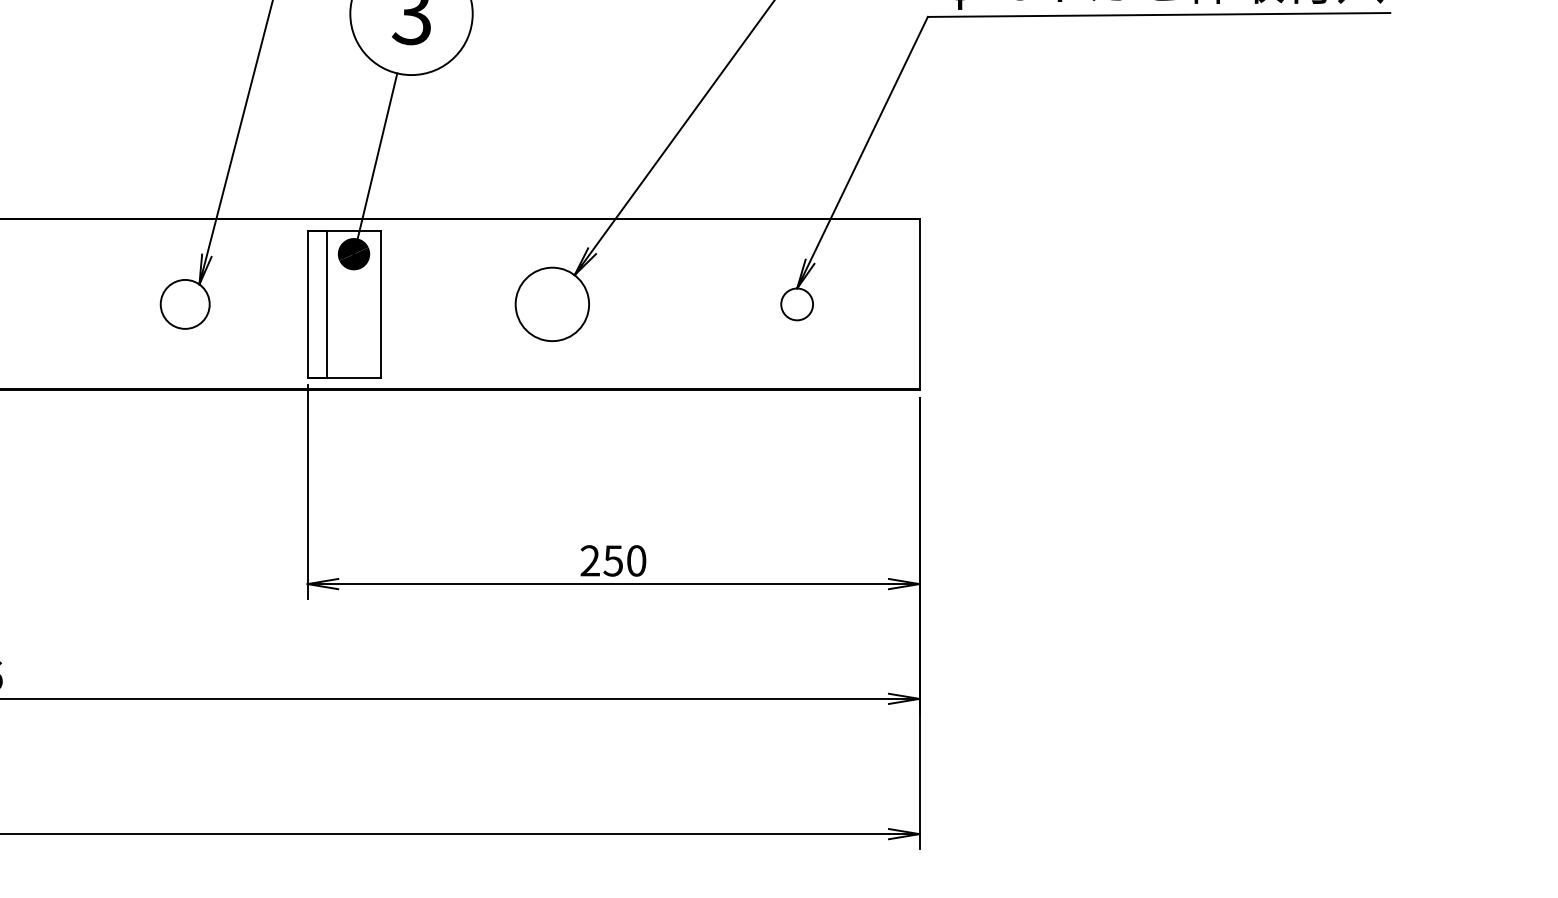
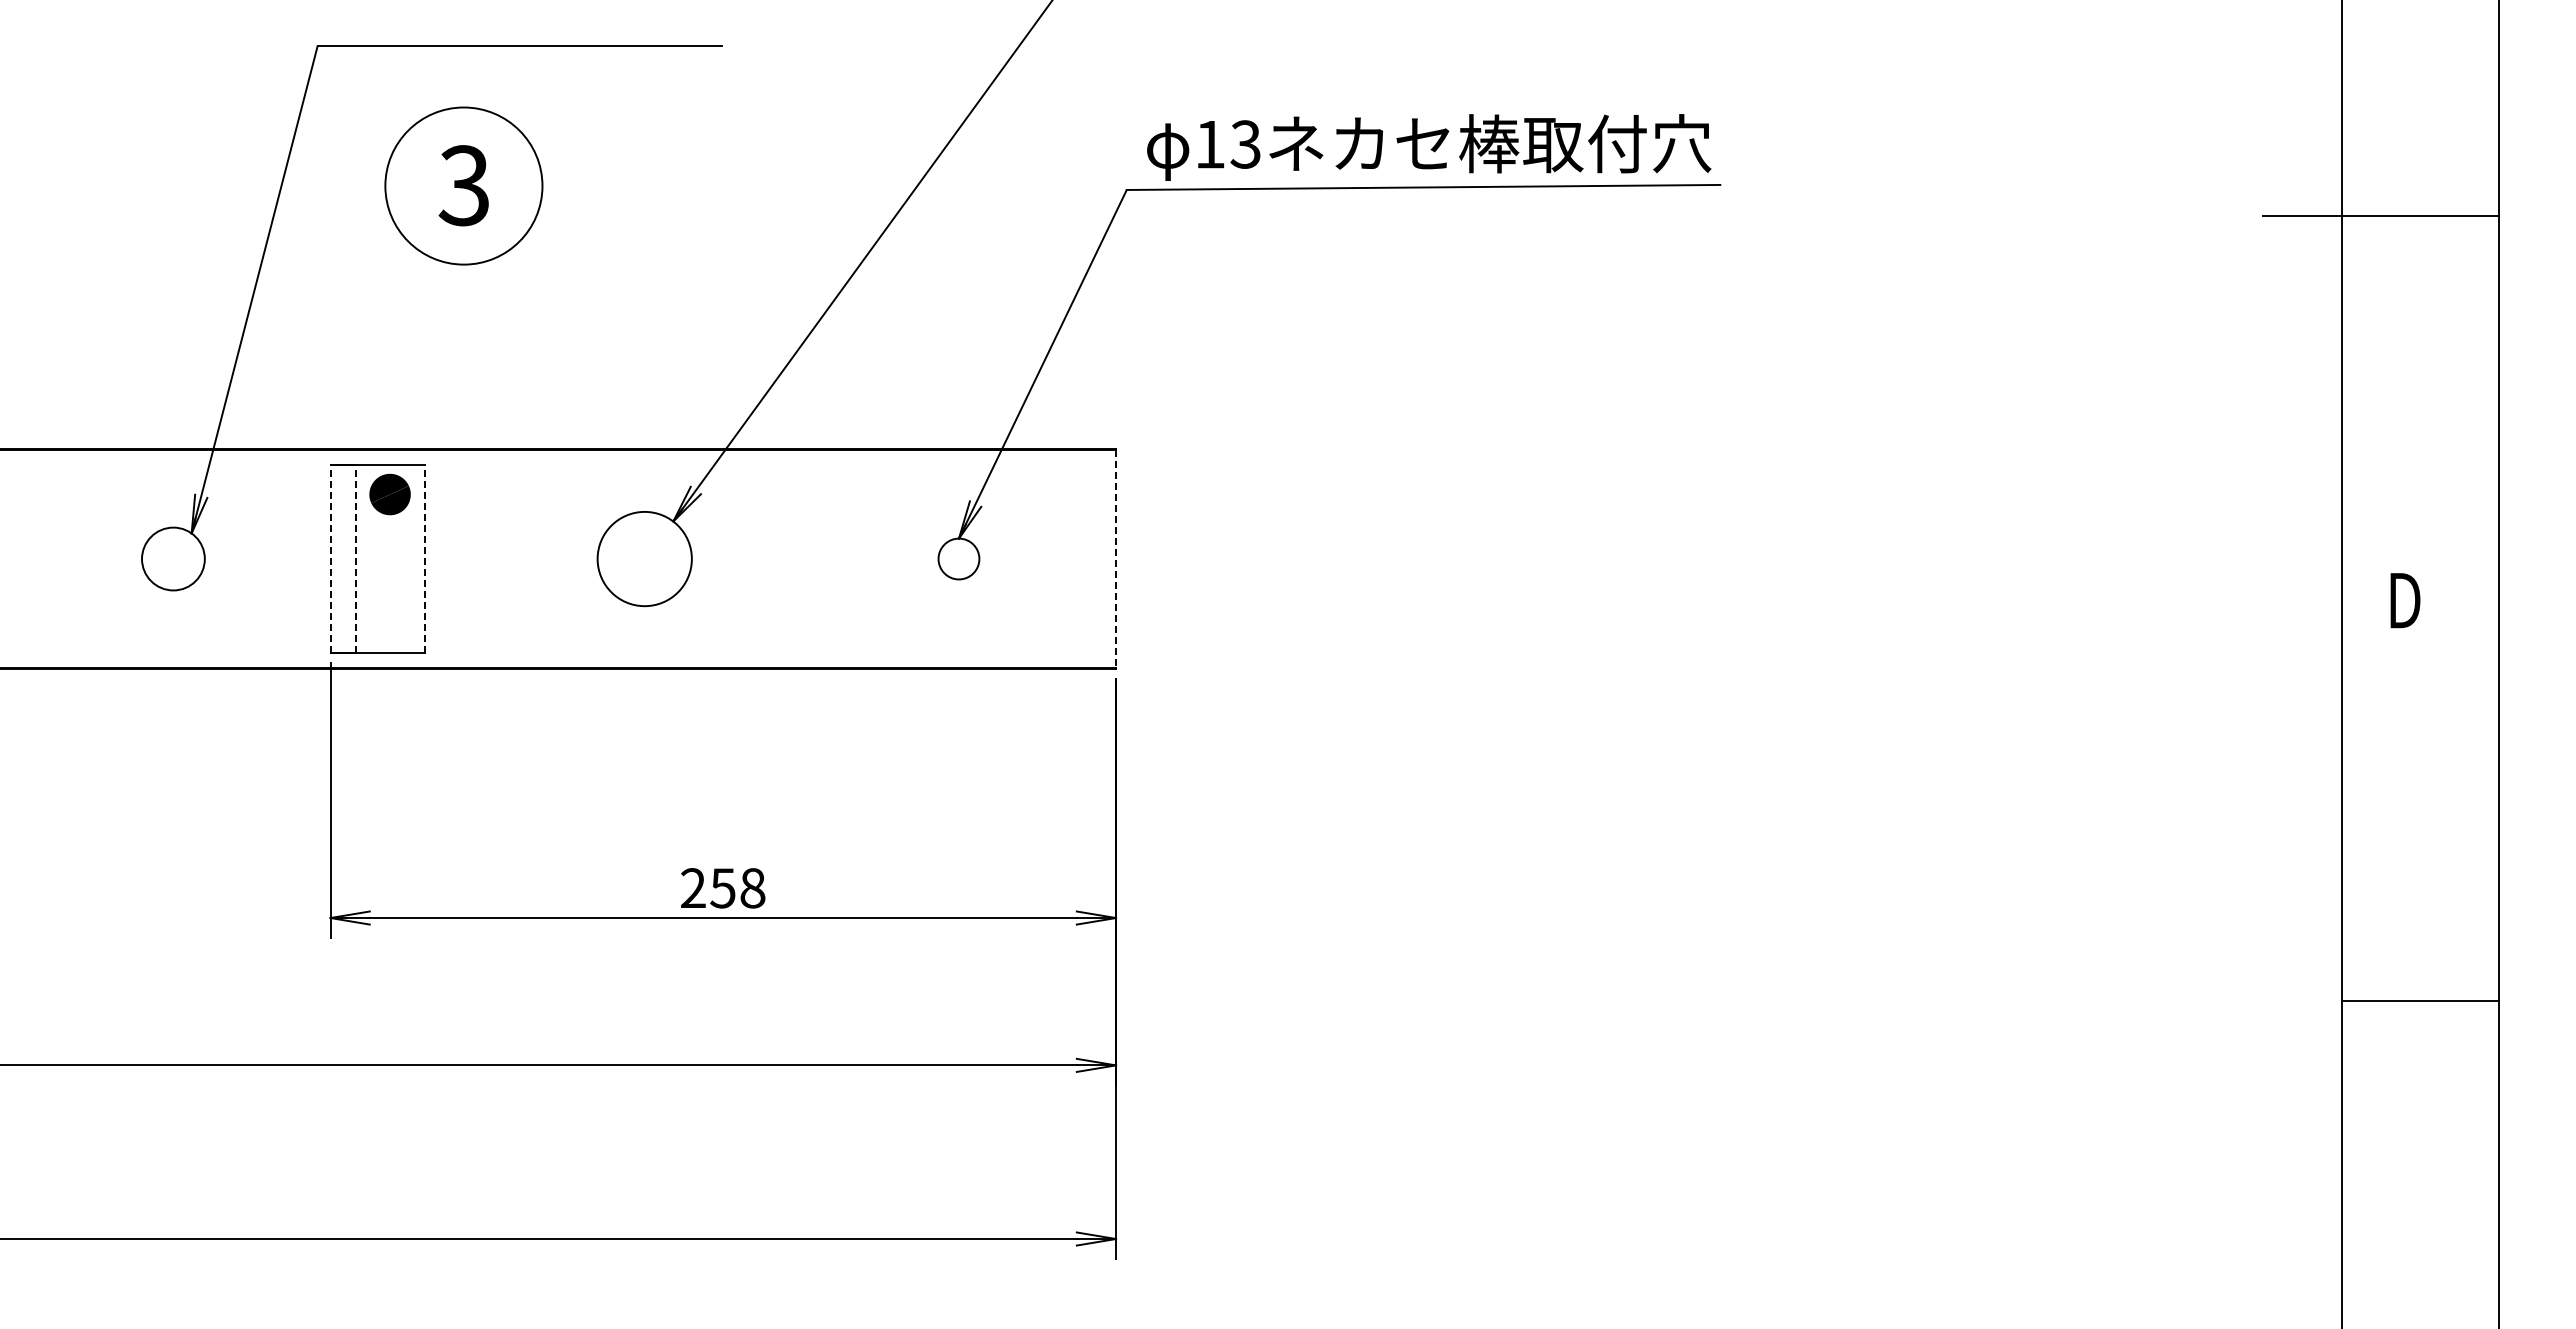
line: (375, 163) -> (417, 378), removed
line: (307, 304) -> (330, 558), solid -> dashed
line: (327, 304) -> (355, 558), solid -> dashed
line: (380, 304) -> (424, 558), solid -> dashed
line: (919, 304) -> (1116, 559), solid -> dashed
text: (636, 561) -> (752, 888), 250 -> 258

